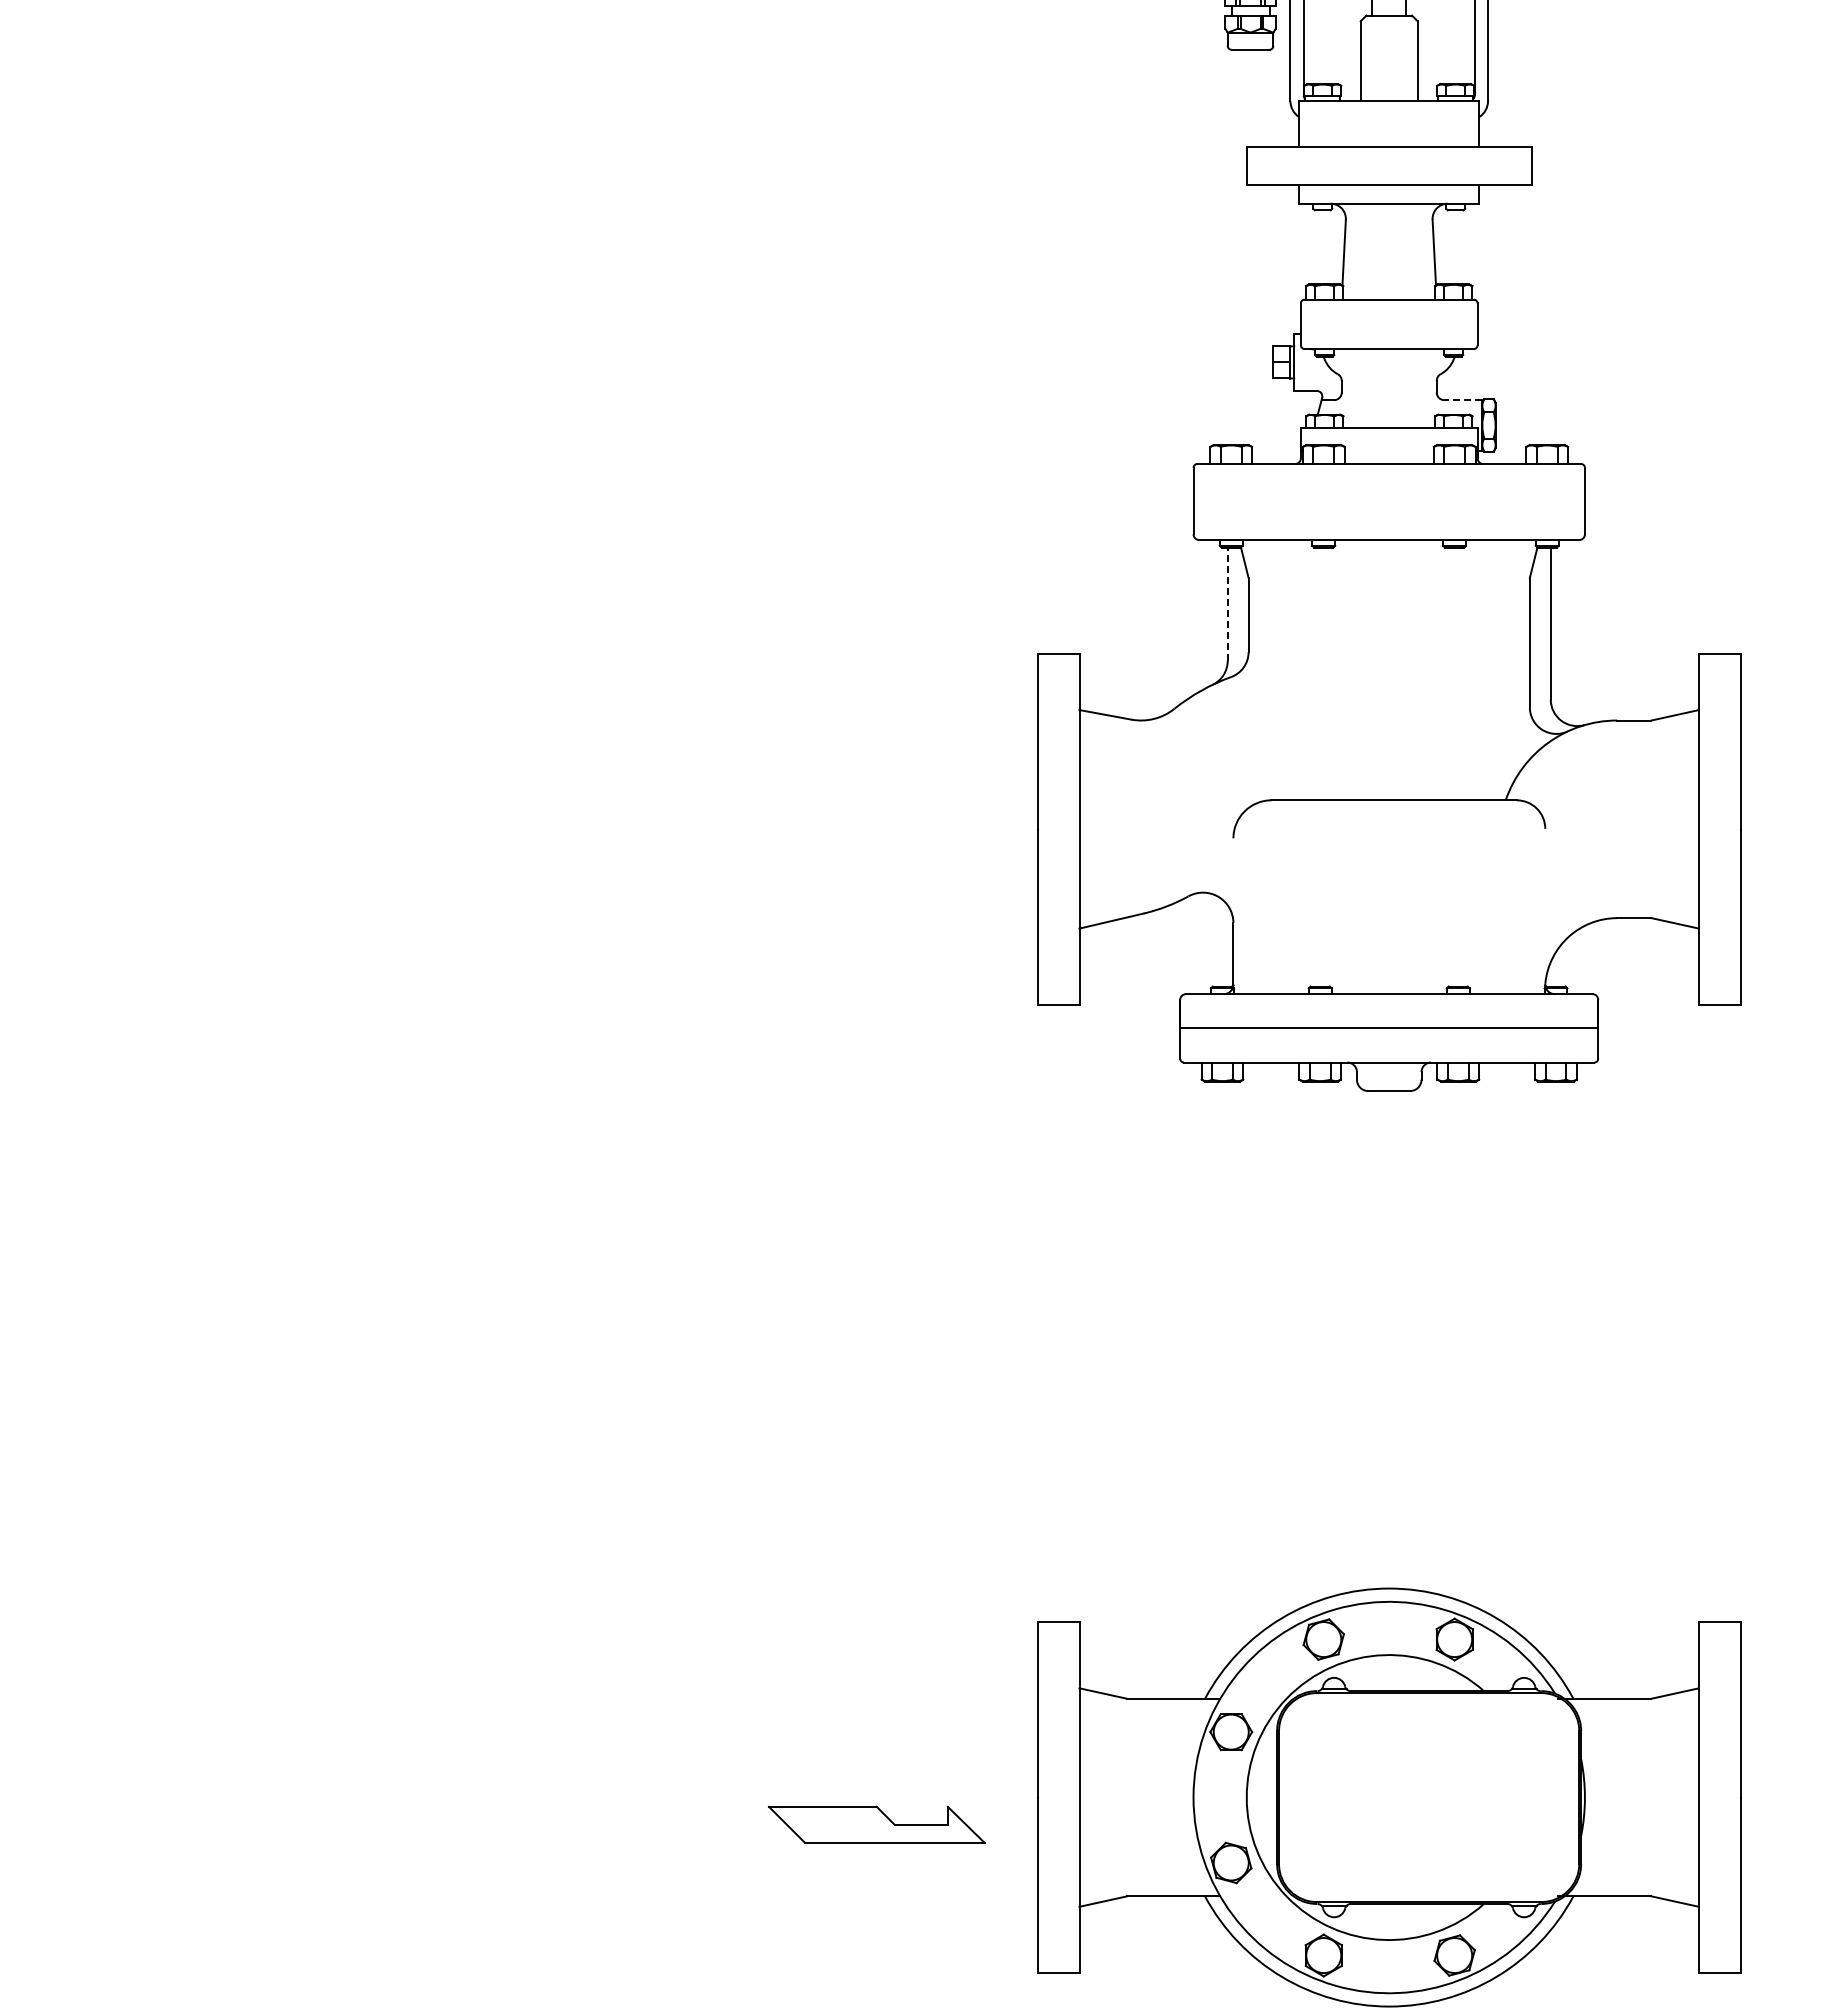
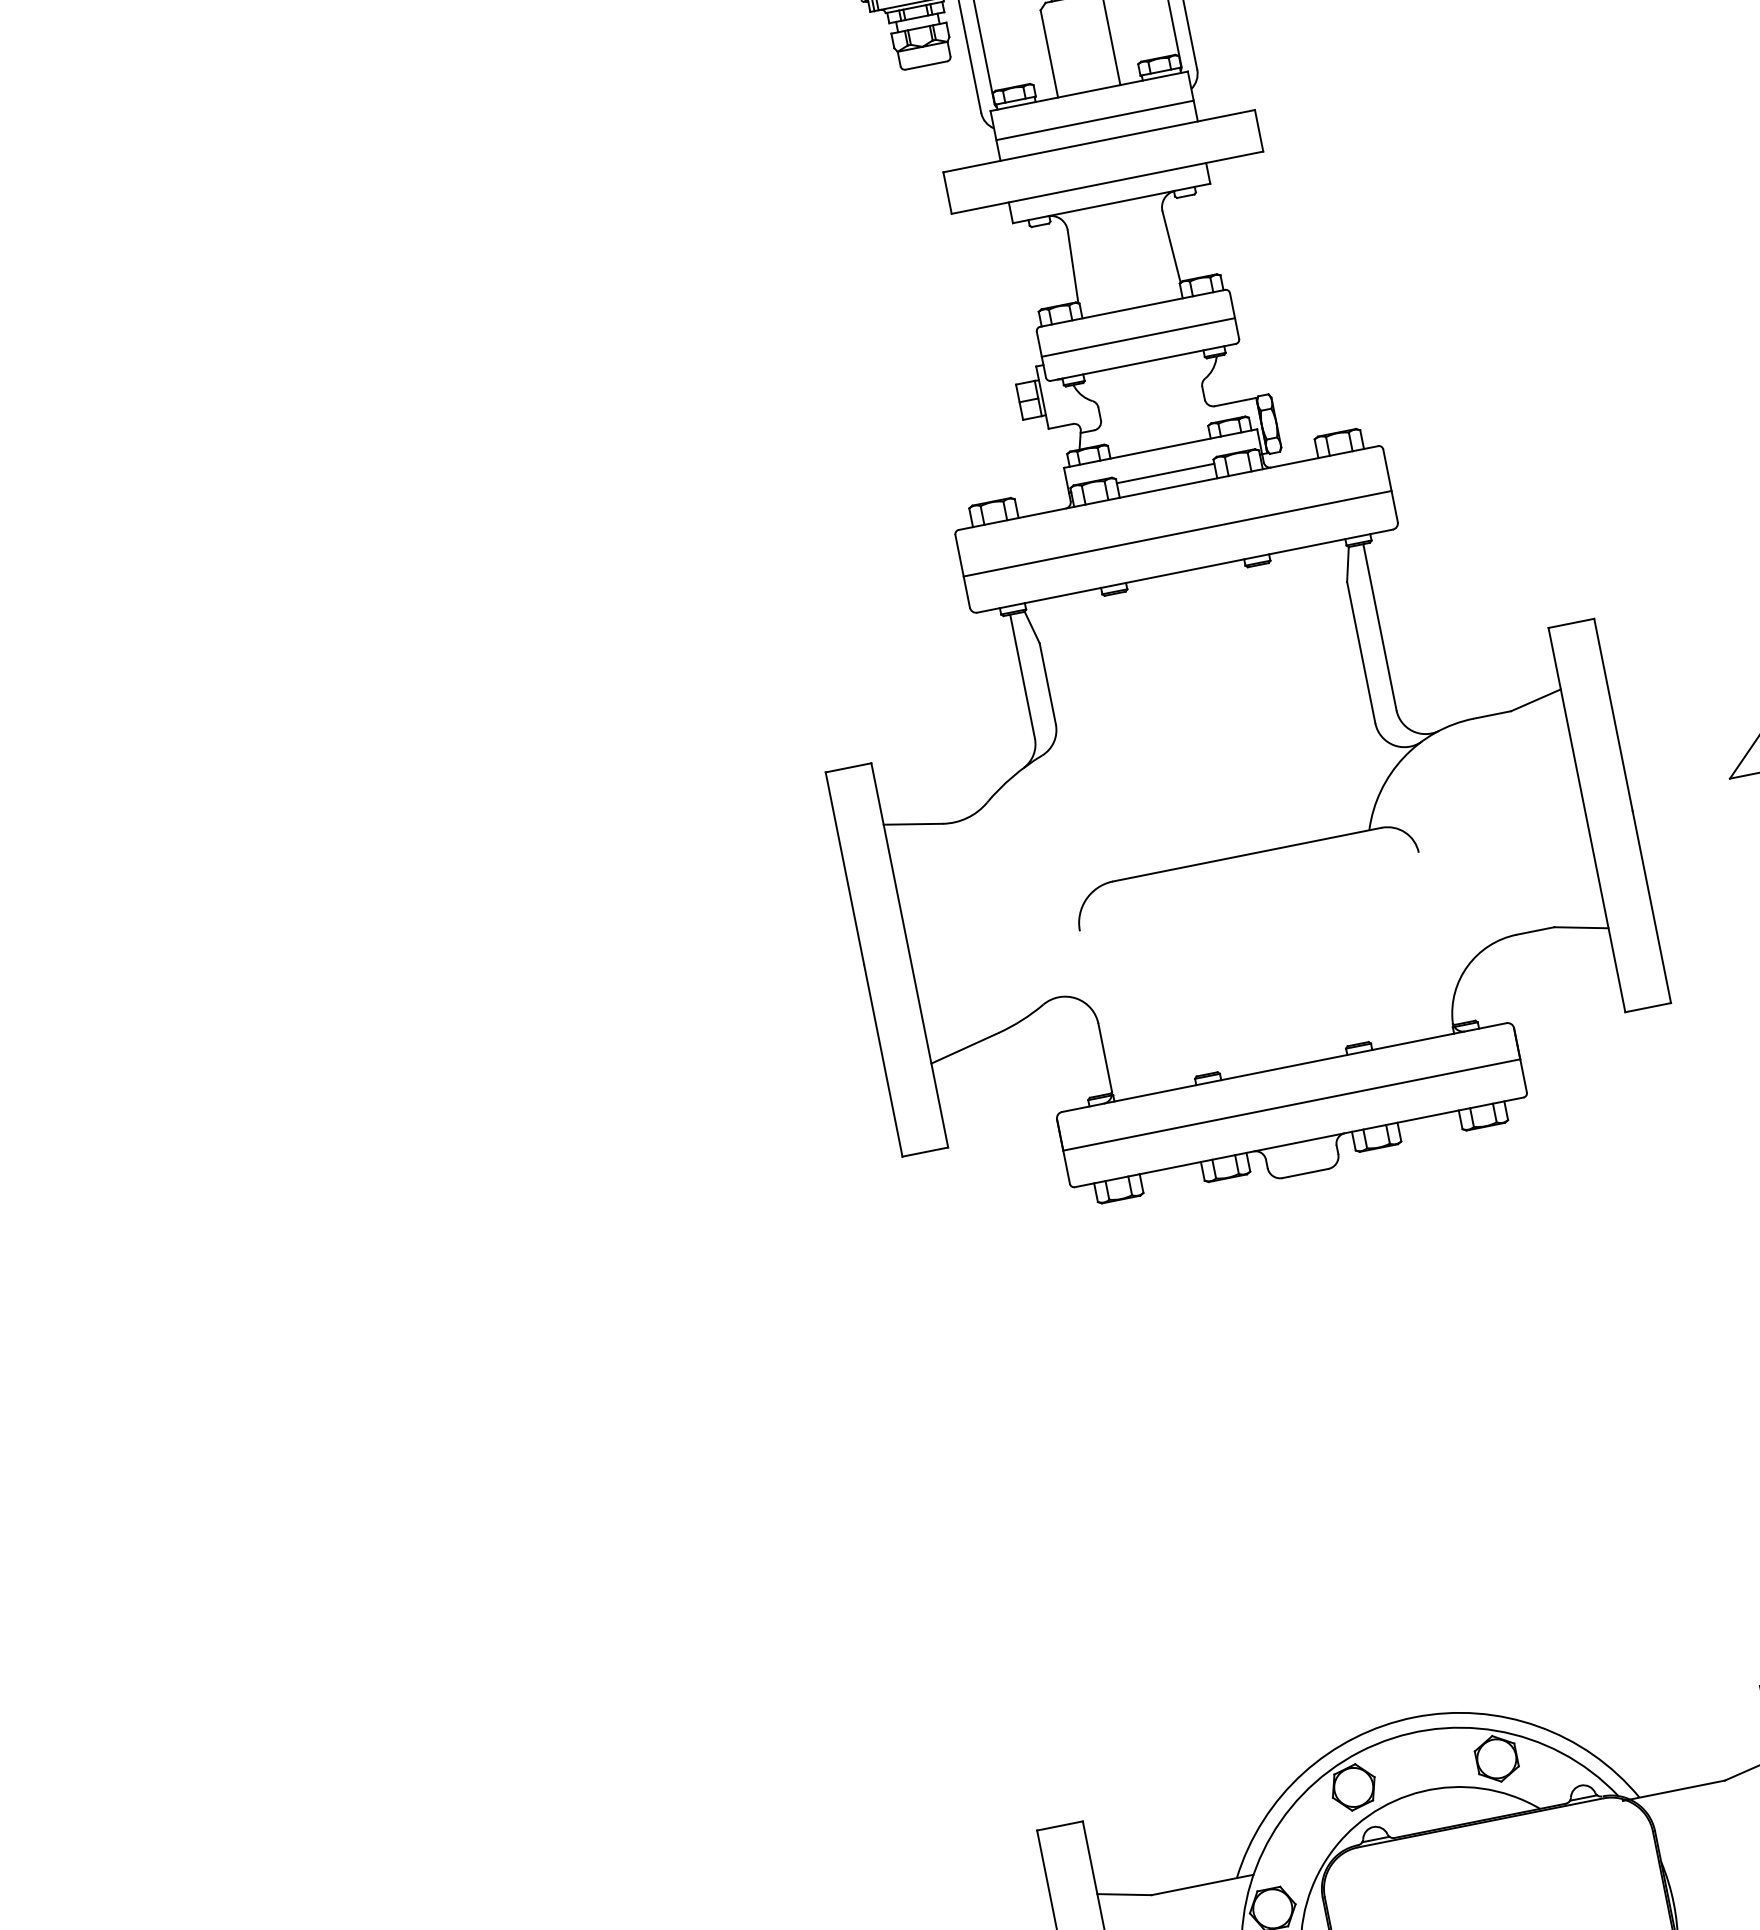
line: (1388, 127) -> (1094, 120), added
line: (1388, 326) -> (1137, 337), added
line: (1462, 400) -> (1234, 402), dashed -> solid
line: (1388, 450) -> (1164, 473), added
line: (1388, 505) -> (1176, 533), added
line: (1227, 604) -> (1022, 676), dashed -> solid

